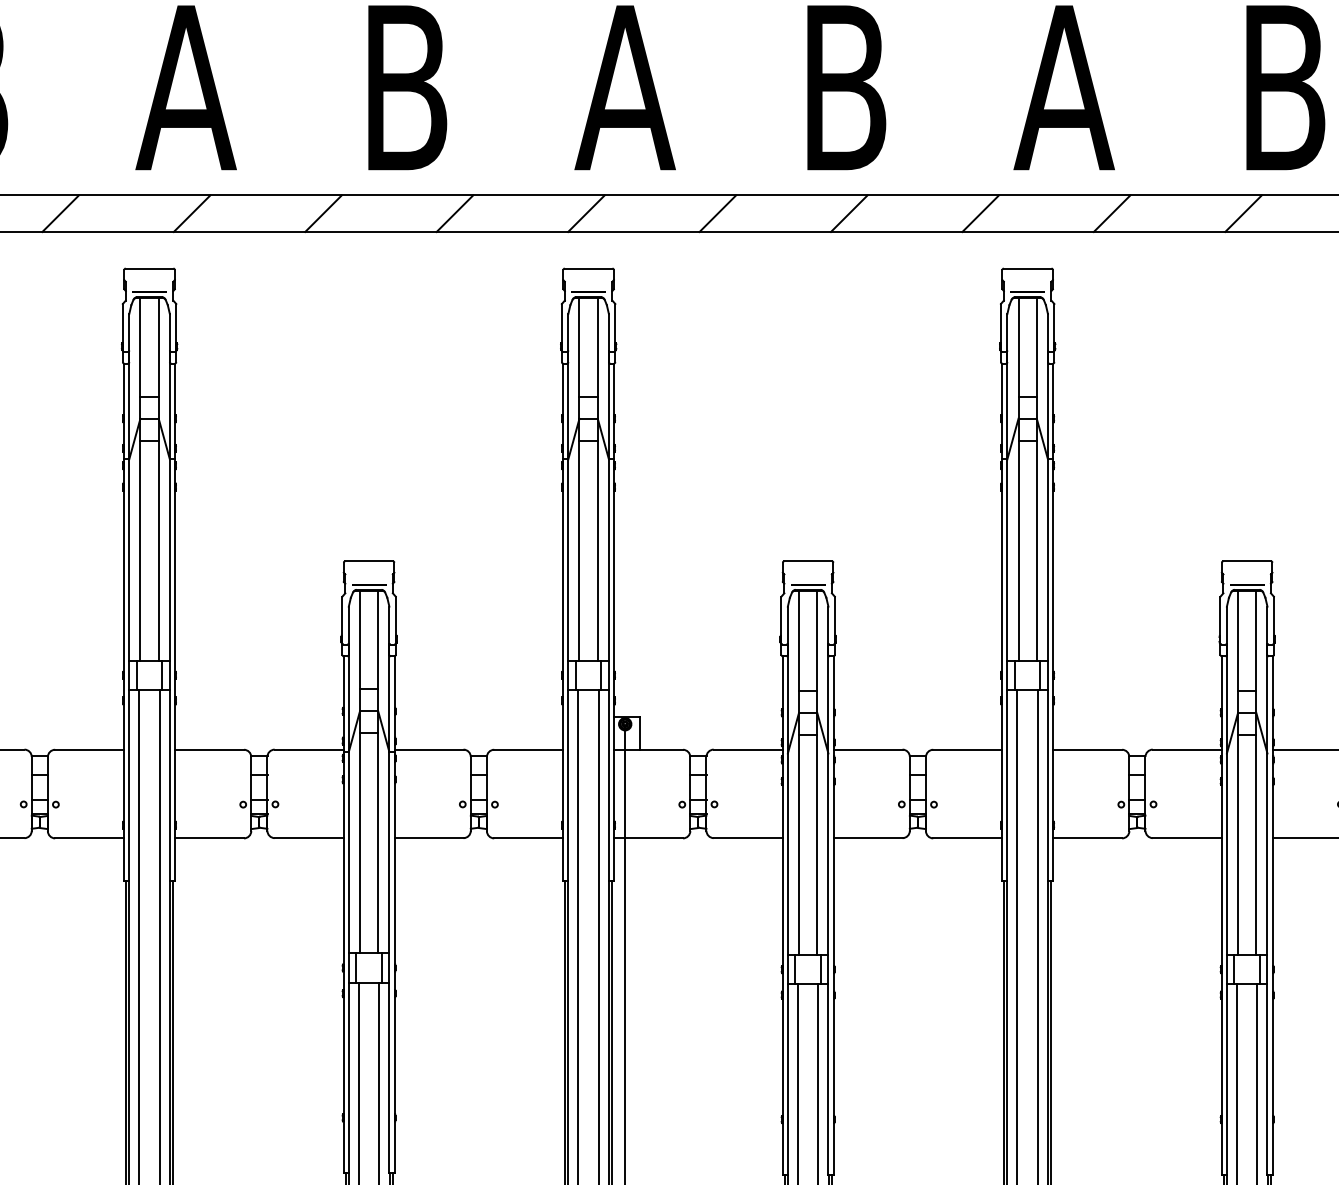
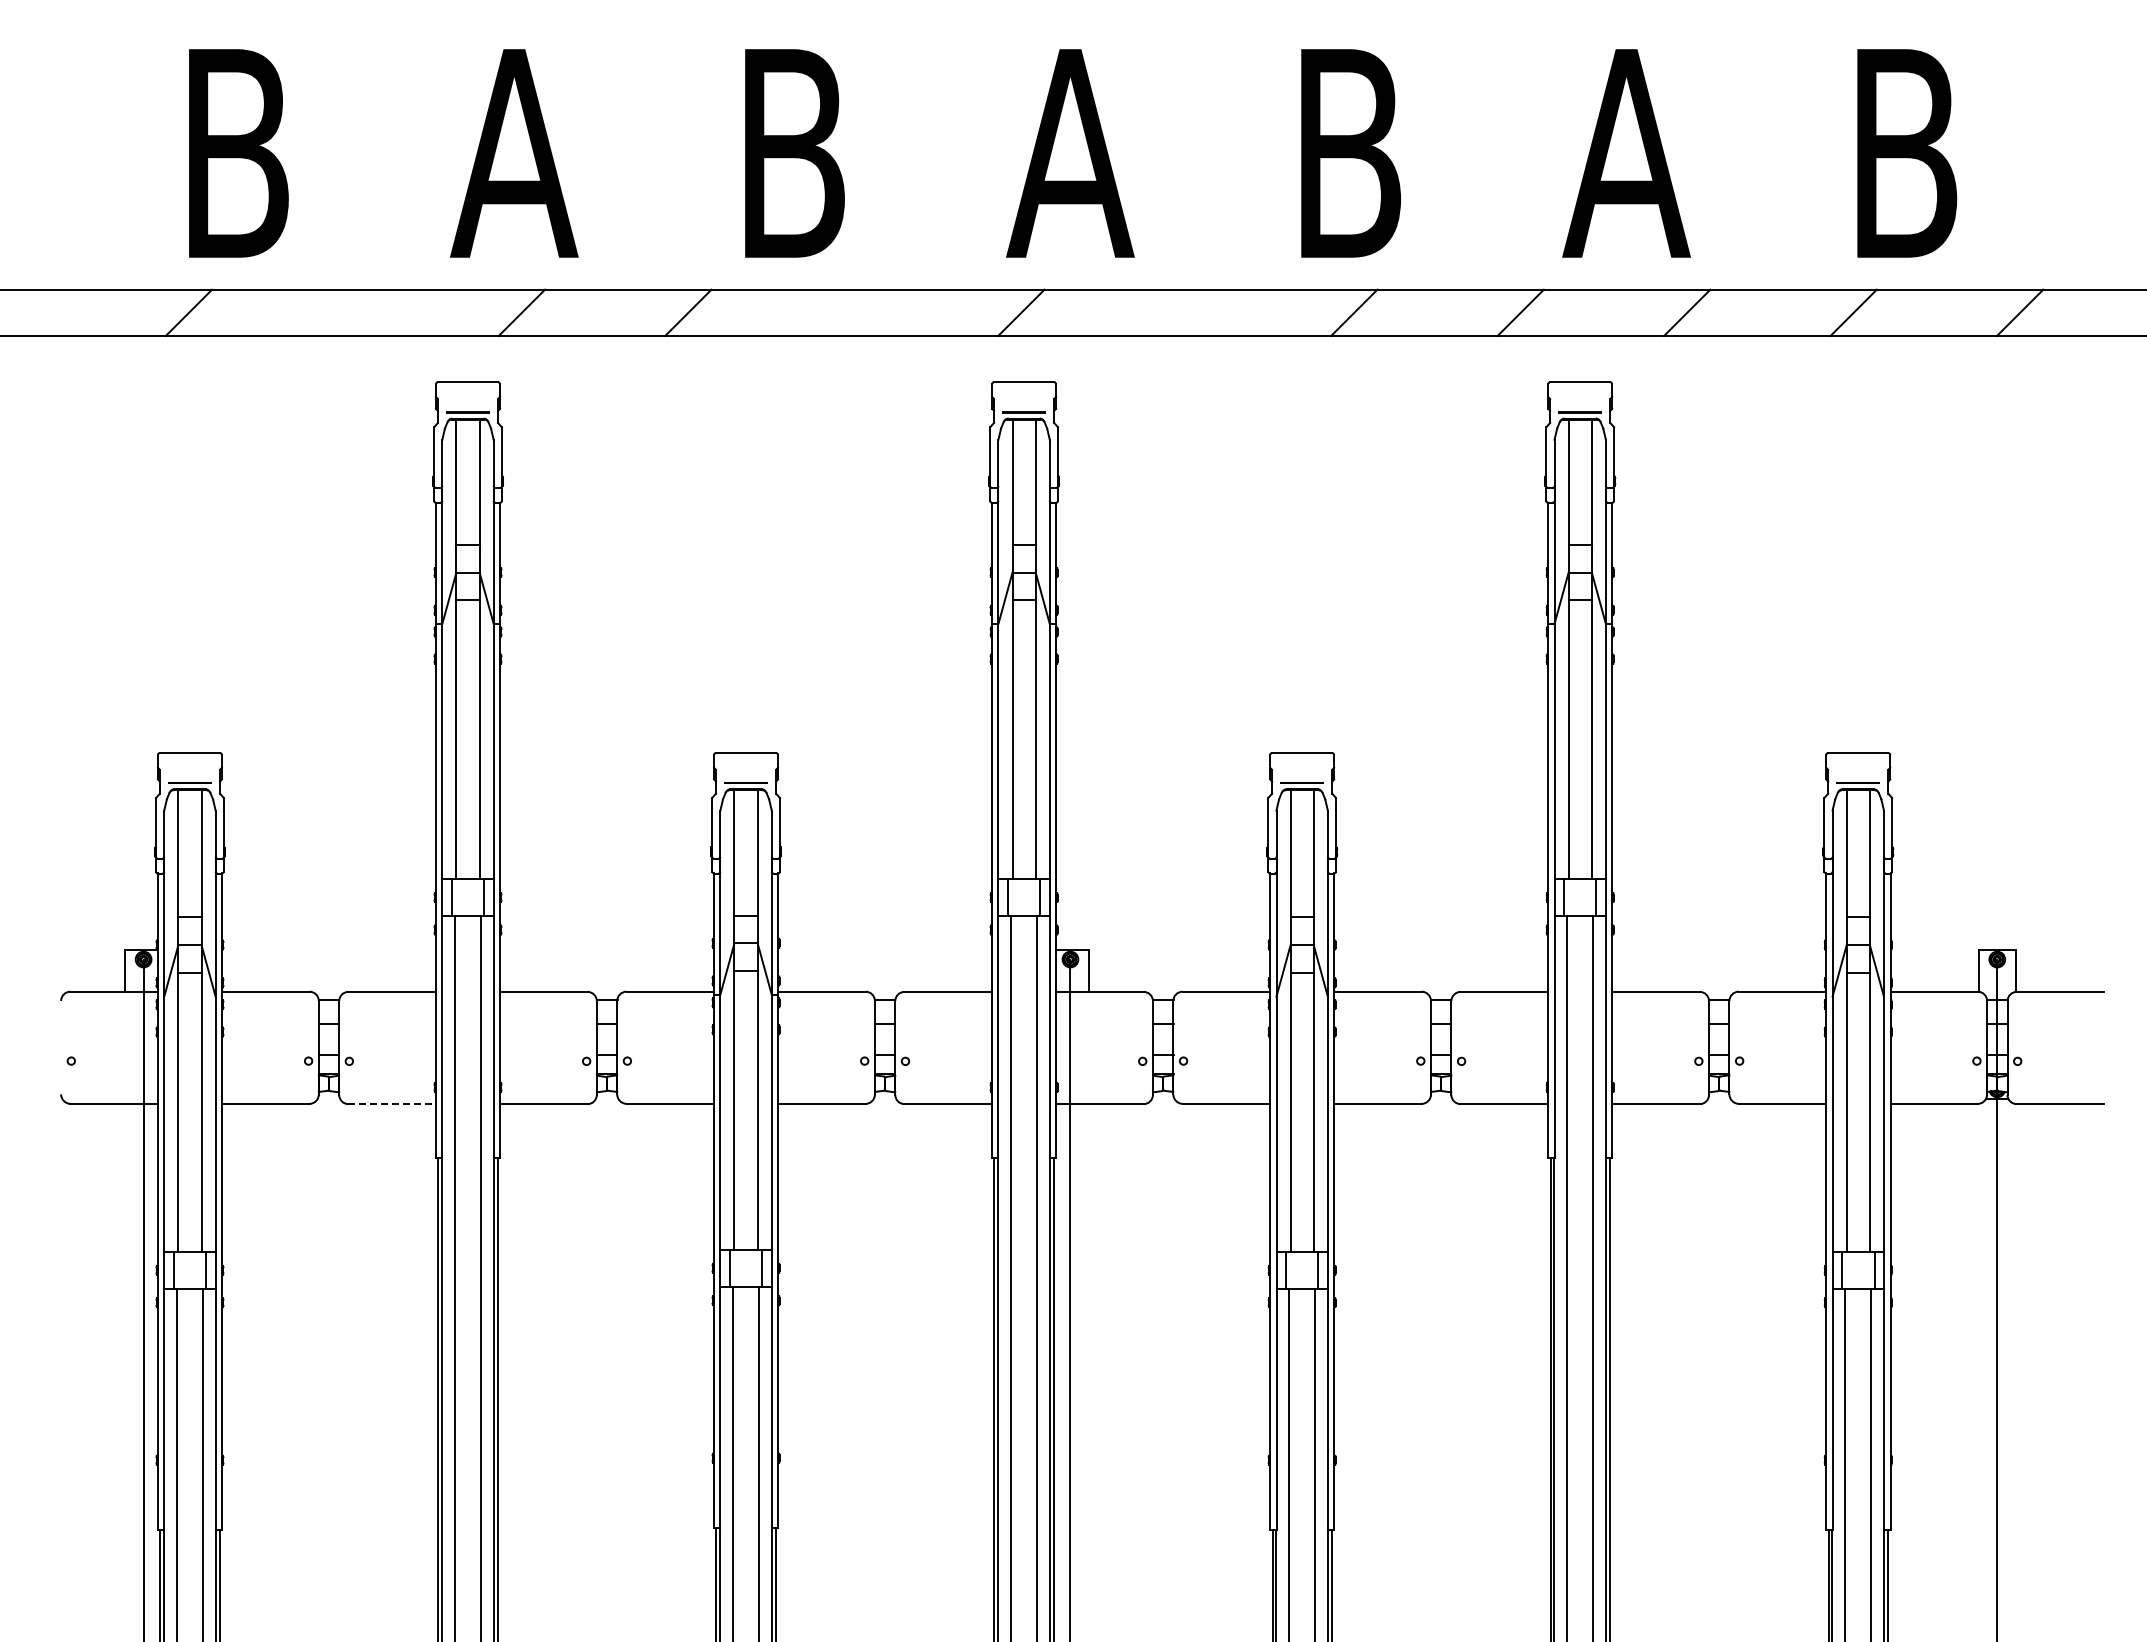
line: (60, 213) -> (355, 312), removed
line: (454, 213) -> (854, 312), removed
line: (717, 213) -> (1187, 312), removed
line: (89, 838) -> (392, 1104), solid -> dashed

